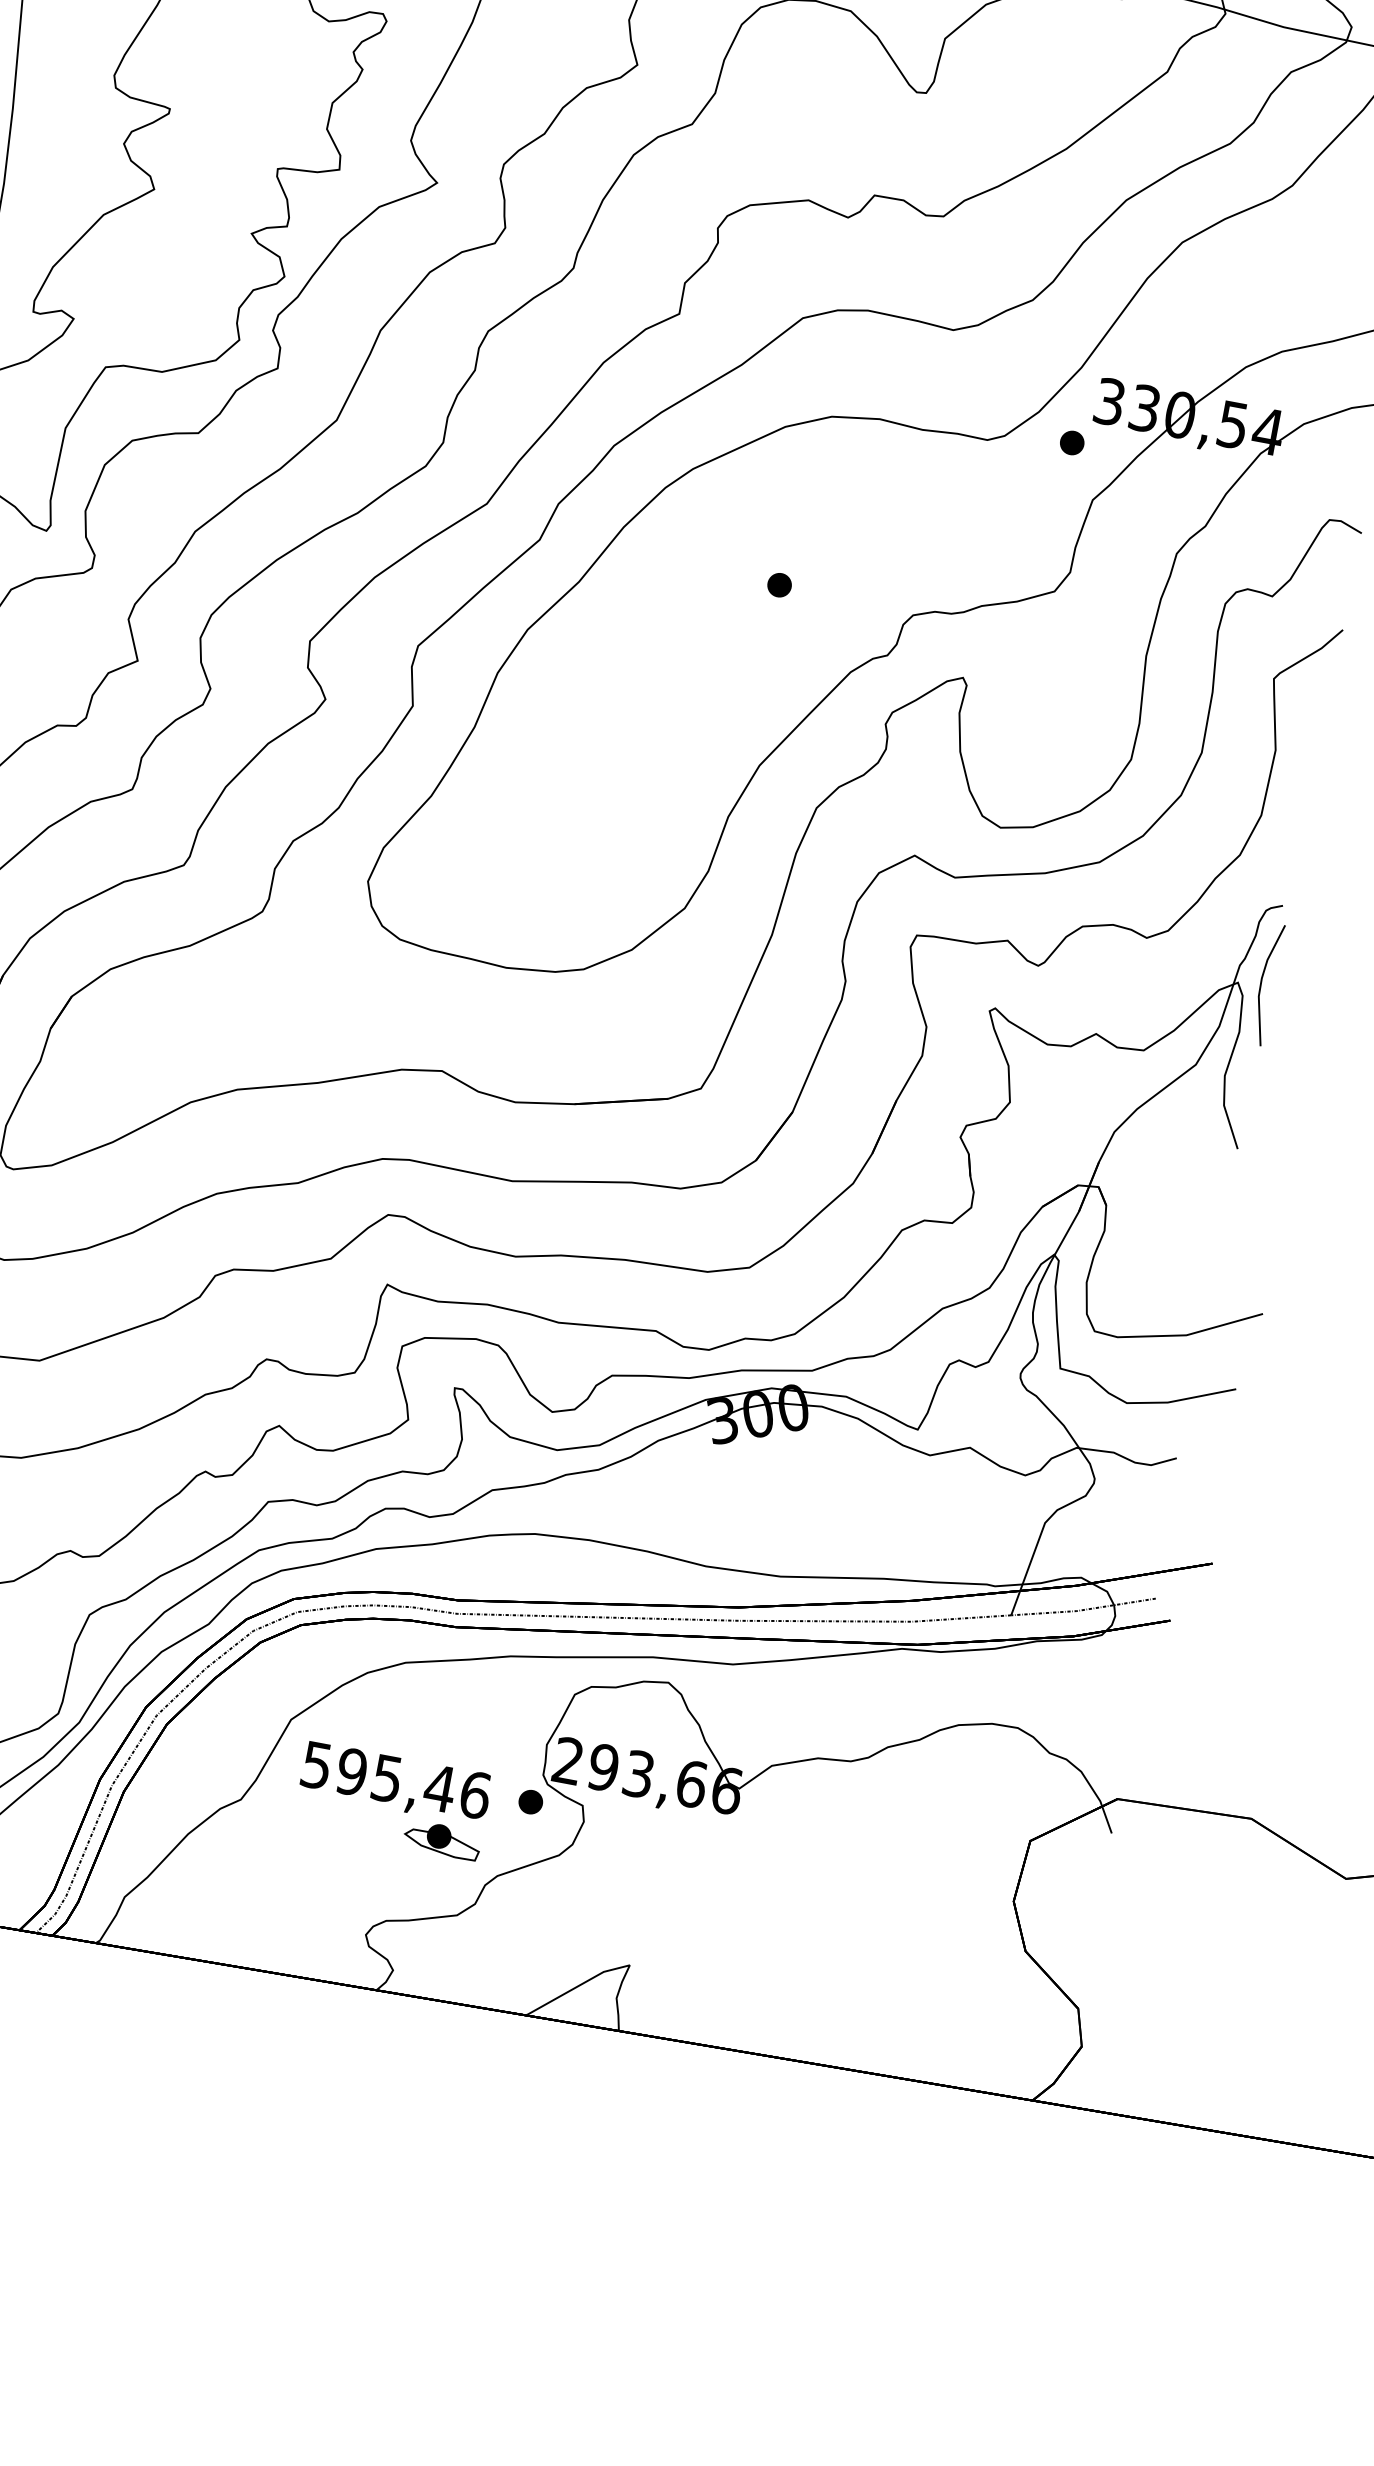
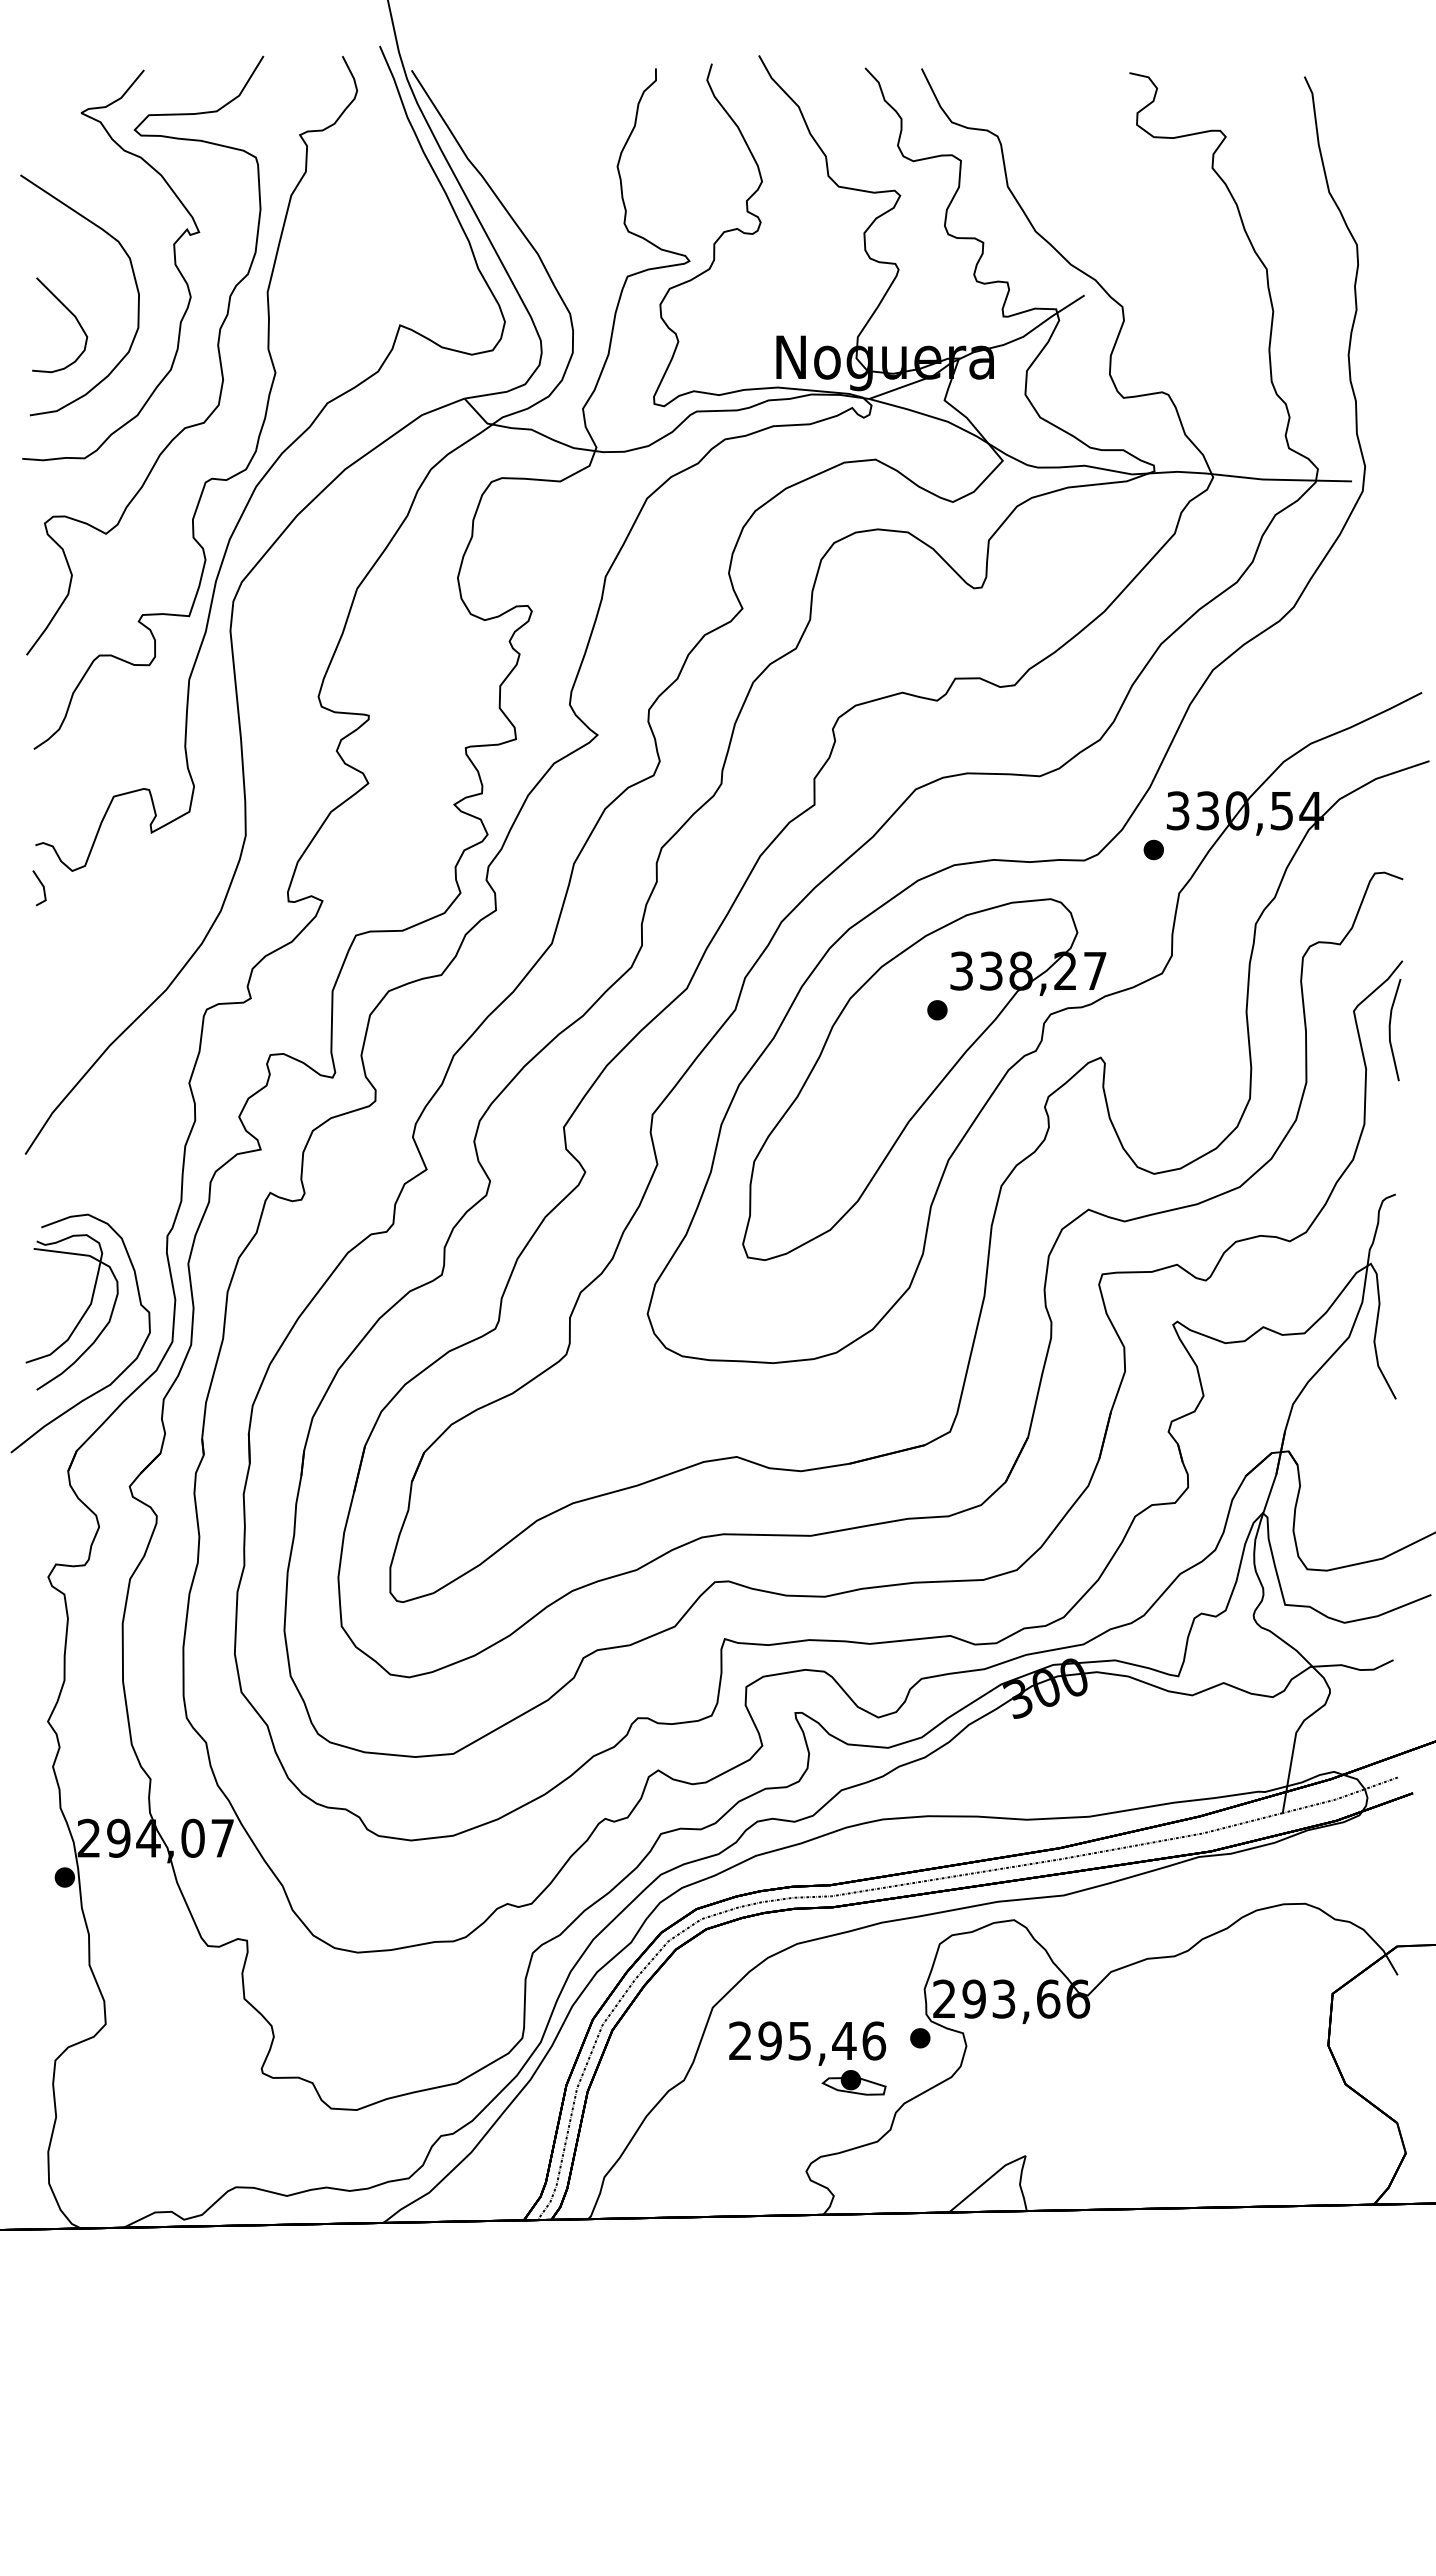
part: (748, 664) -> (924, 1079), added
line: (1261, 984) -> (1390, 1030), moved
text: (316, 1764) -> (740, 2040), 595,46 -> 295,46

